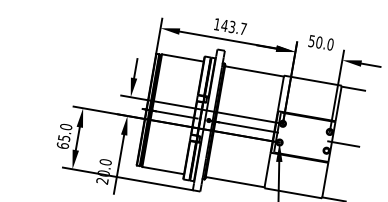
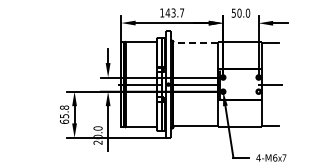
line: (254, 71) -> (195, 42), solid -> dashed
text: (66, 126) -> (64, 107), 65.0 -> 65.8

